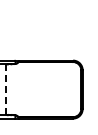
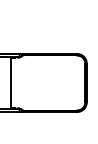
line: (6, 90) -> (10, 83), dashed -> solid

